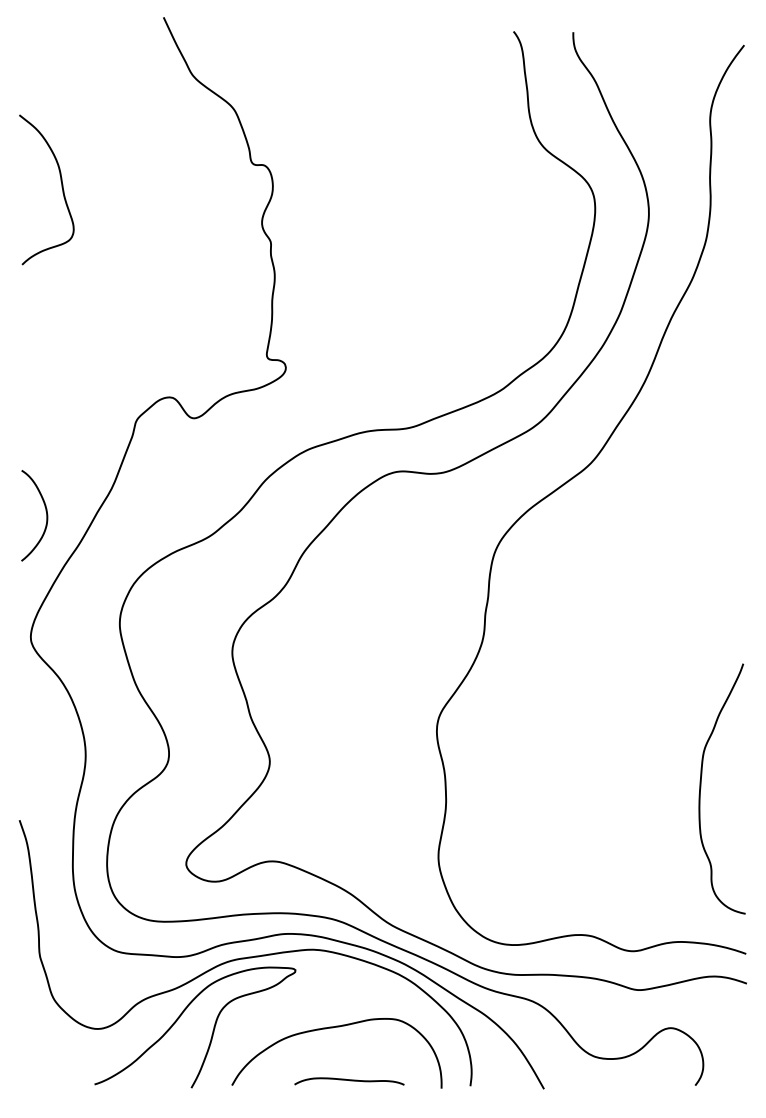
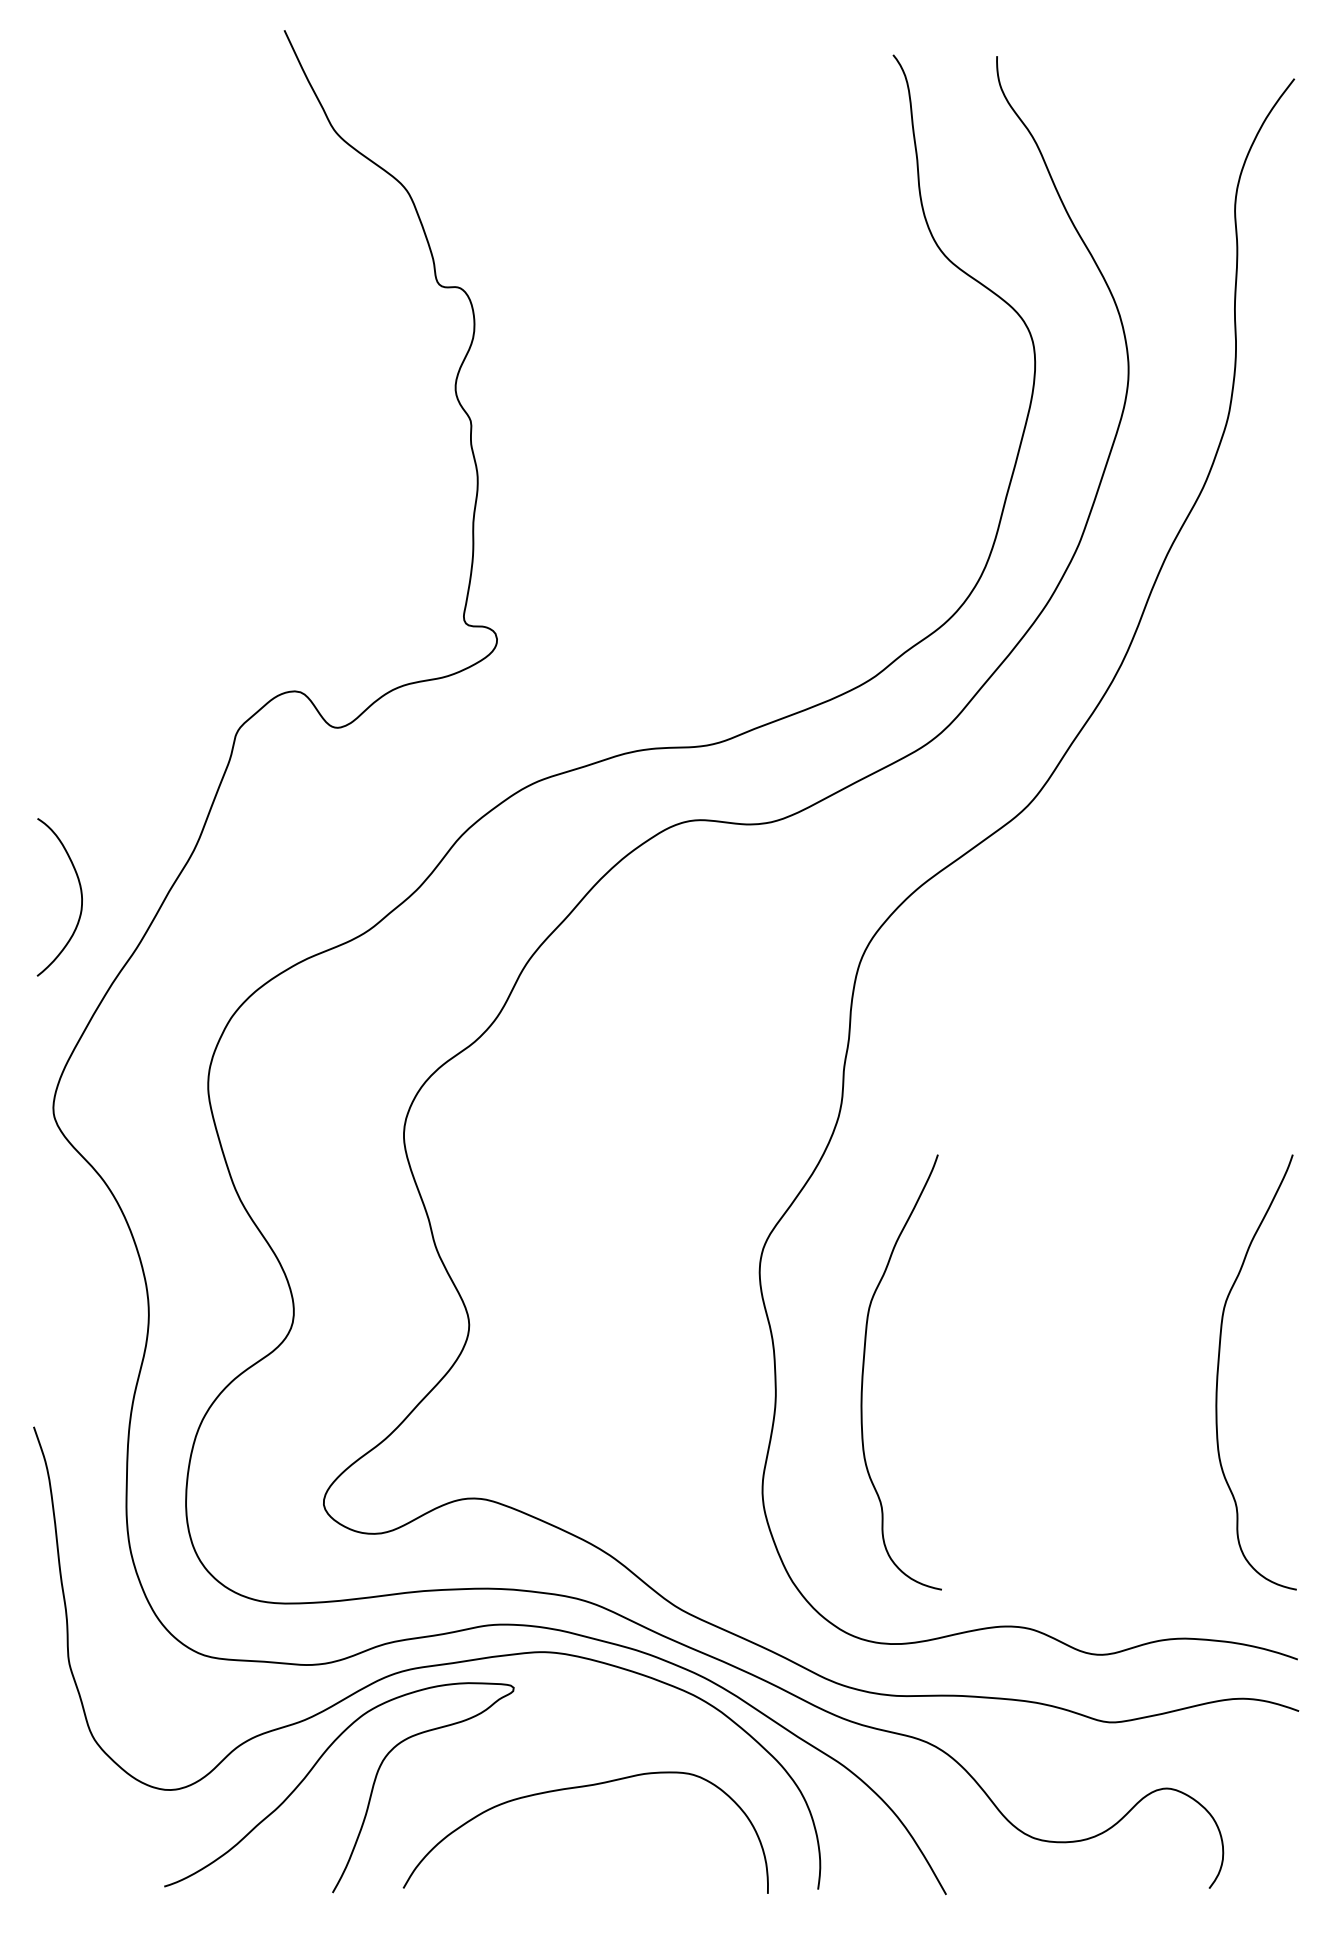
curve: (61, 187) -> (106, 326), removed
curve: (497, 788) -> (865, 1371), added
curve: (349, 1081) -> (607, 1881), removed

